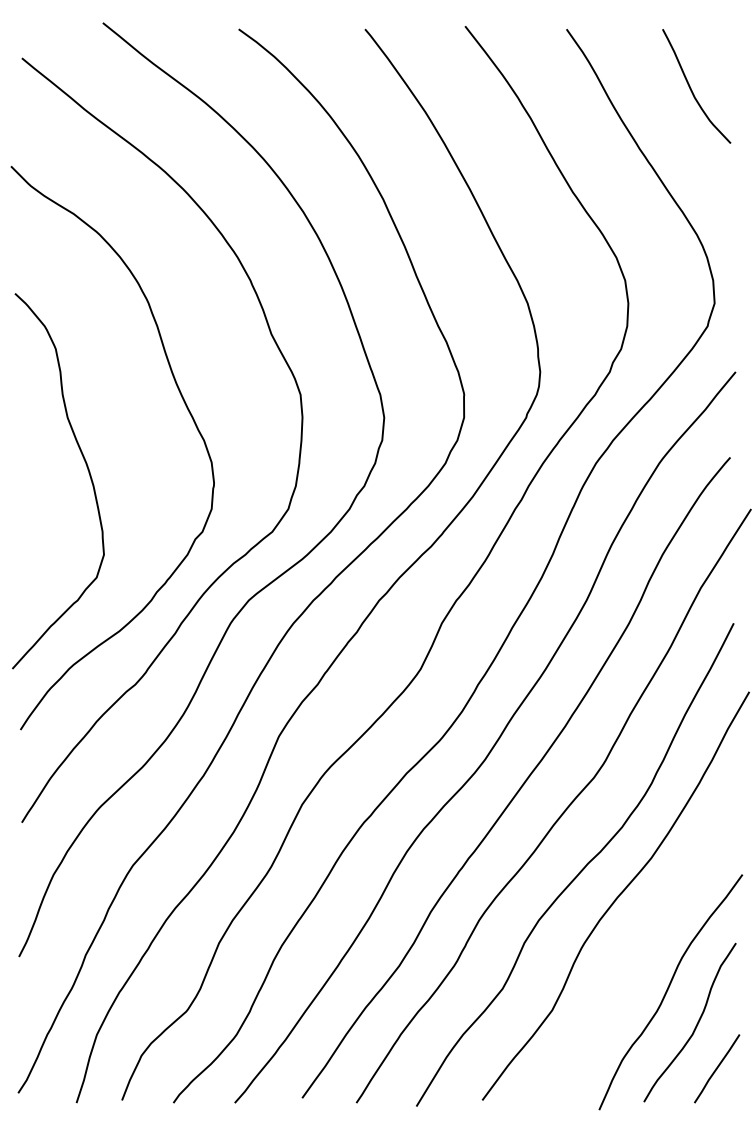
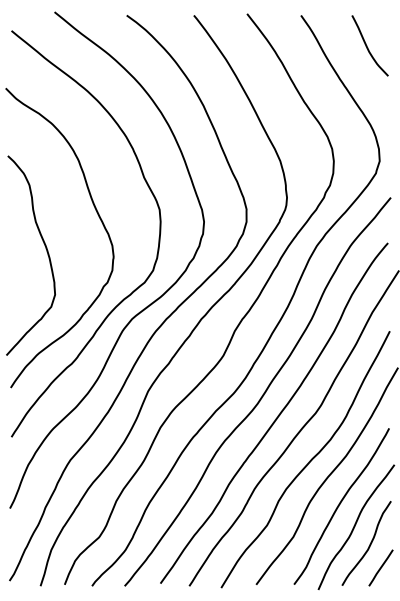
curve: (638, 953) -> (339, 506), added

